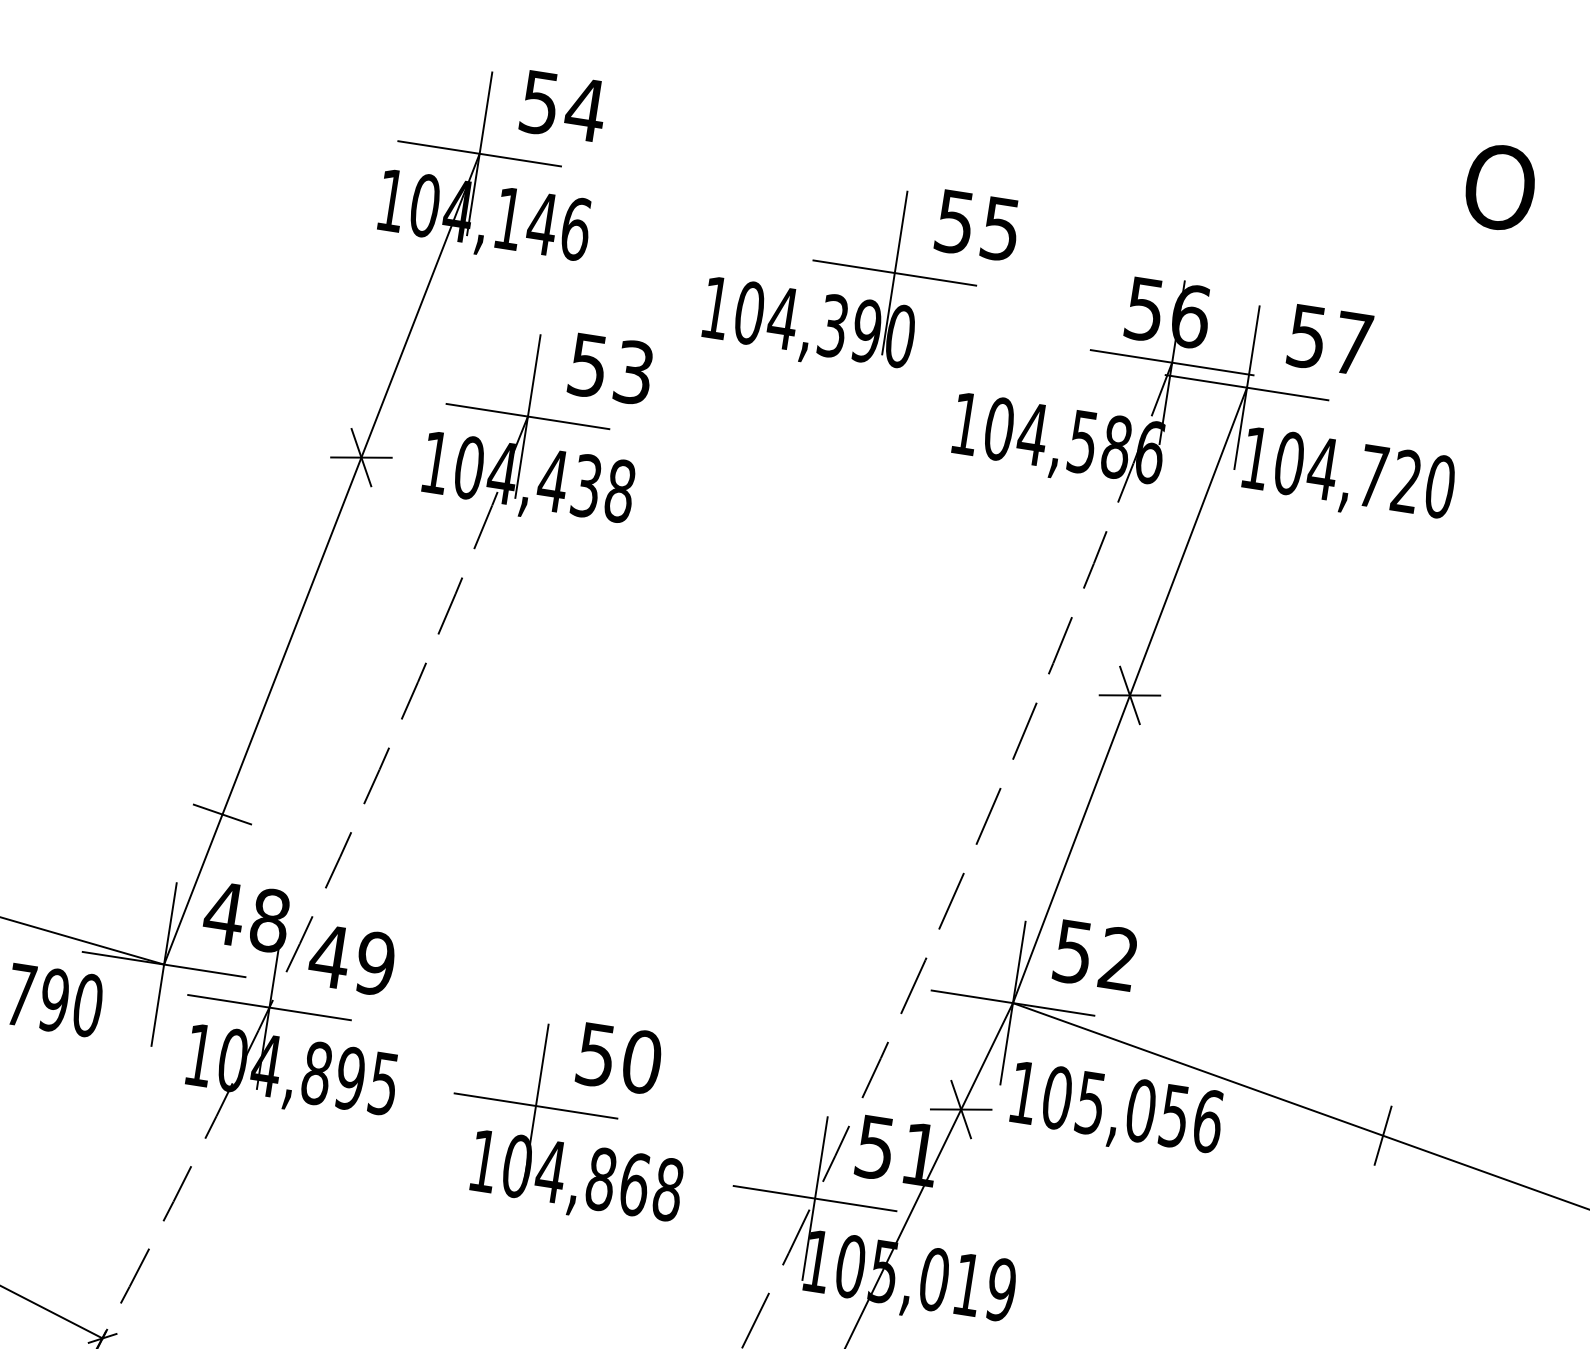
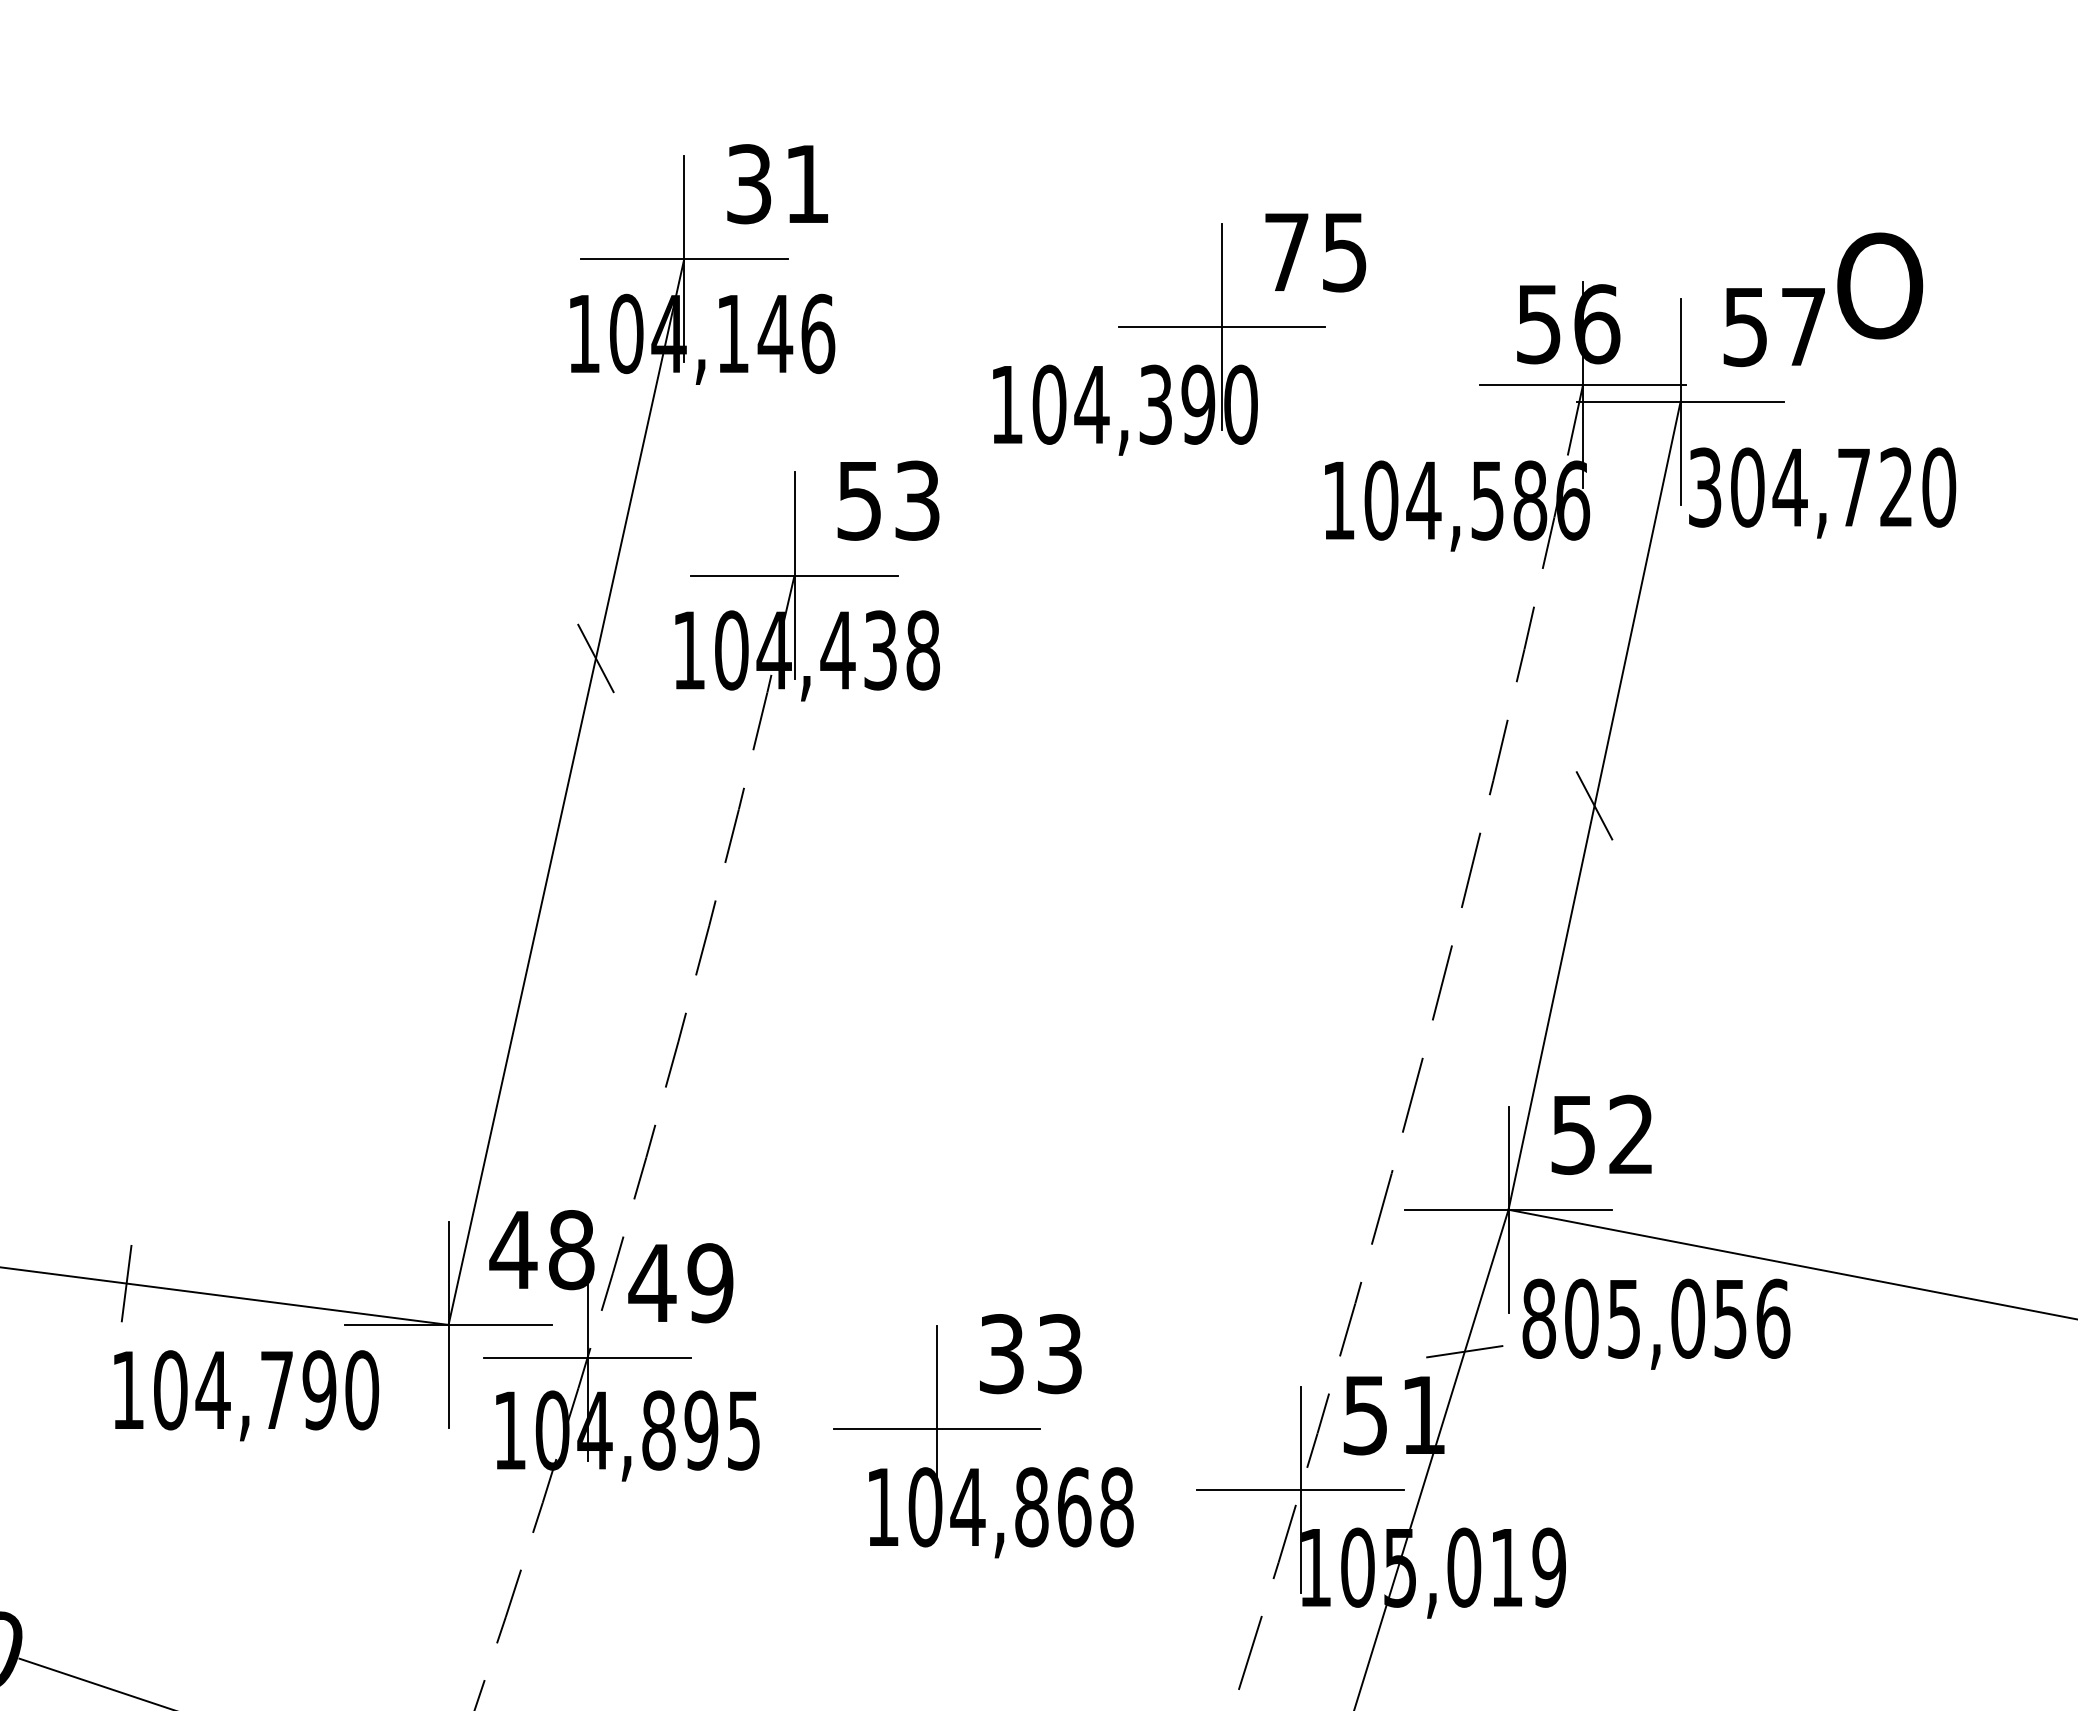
text: (563, 105) -> (779, 183), 54 -> 31
text: (1500, 187) -> (1880, 285), moved
text: (954, 222) -> (1286, 252), 55 -> 75
line: (361, 457) -> (595, 658), removed
text: (1256, 458) -> (1705, 487), 104,720 -> 304,720
line: (1129, 695) -> (1594, 805), removed
line: (221, 814) -> (491, 1127), removed
text: (619, 1058) -> (1031, 1354), 50 -> 33
text: (1023, 1092) -> (1538, 1318), 105,056 -> 805,056
line: (961, 1109) -> (1464, 1351), removed
line: (1382, 1135) -> (1992, 1302), removed

